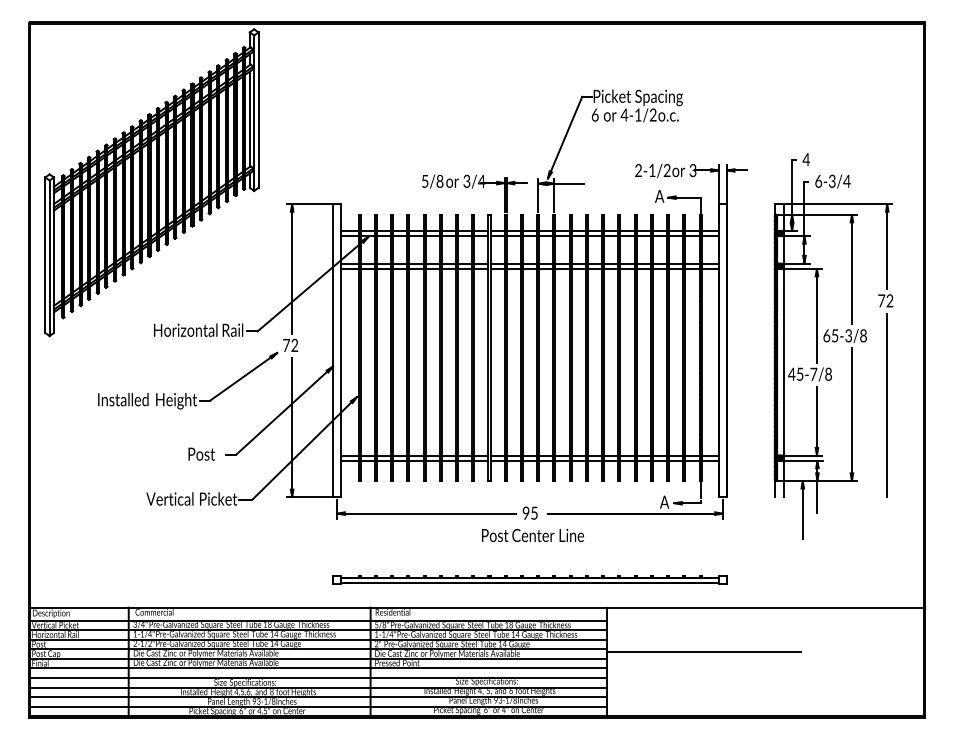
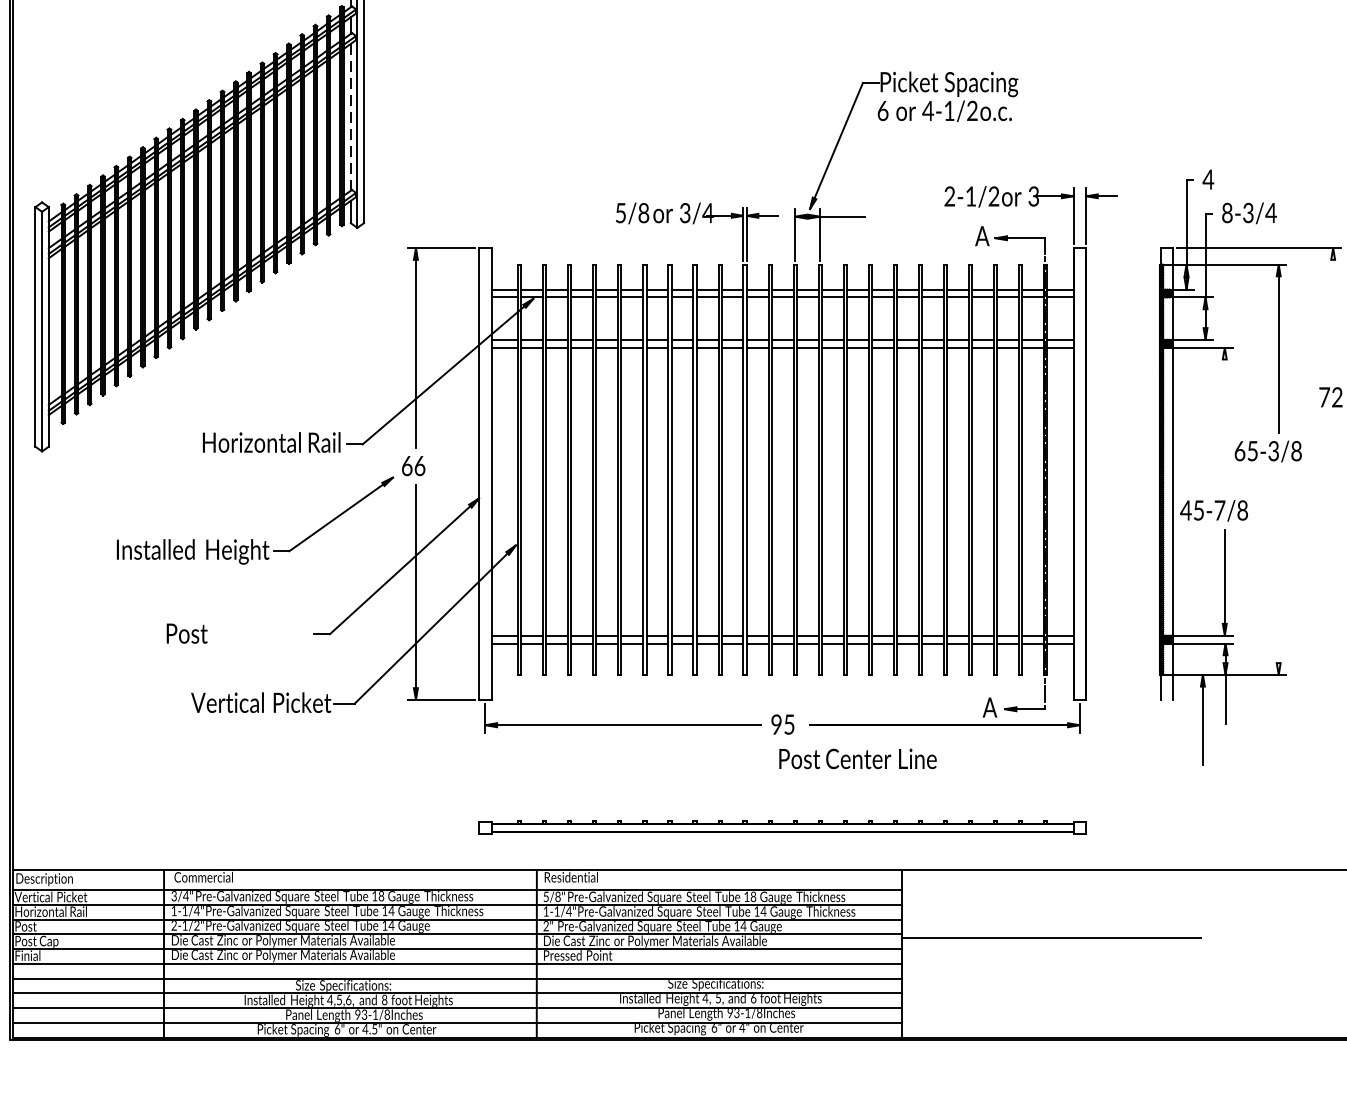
line: (249, 119) -> (350, 117), solid -> dashed
text: (818, 180) -> (1227, 211), 6-3/4 -> 8-3/4
line: (887, 246) -> (1333, 313), removed
line: (816, 315) -> (1224, 419), removed
text: (290, 344) -> (413, 464), 72 -> 66
line: (887, 405) -> (1333, 558), removed
line: (851, 414) -> (1278, 572), removed
text: (201, 453) -> (186, 632), moved
text: (532, 535) -> (857, 758), moved

